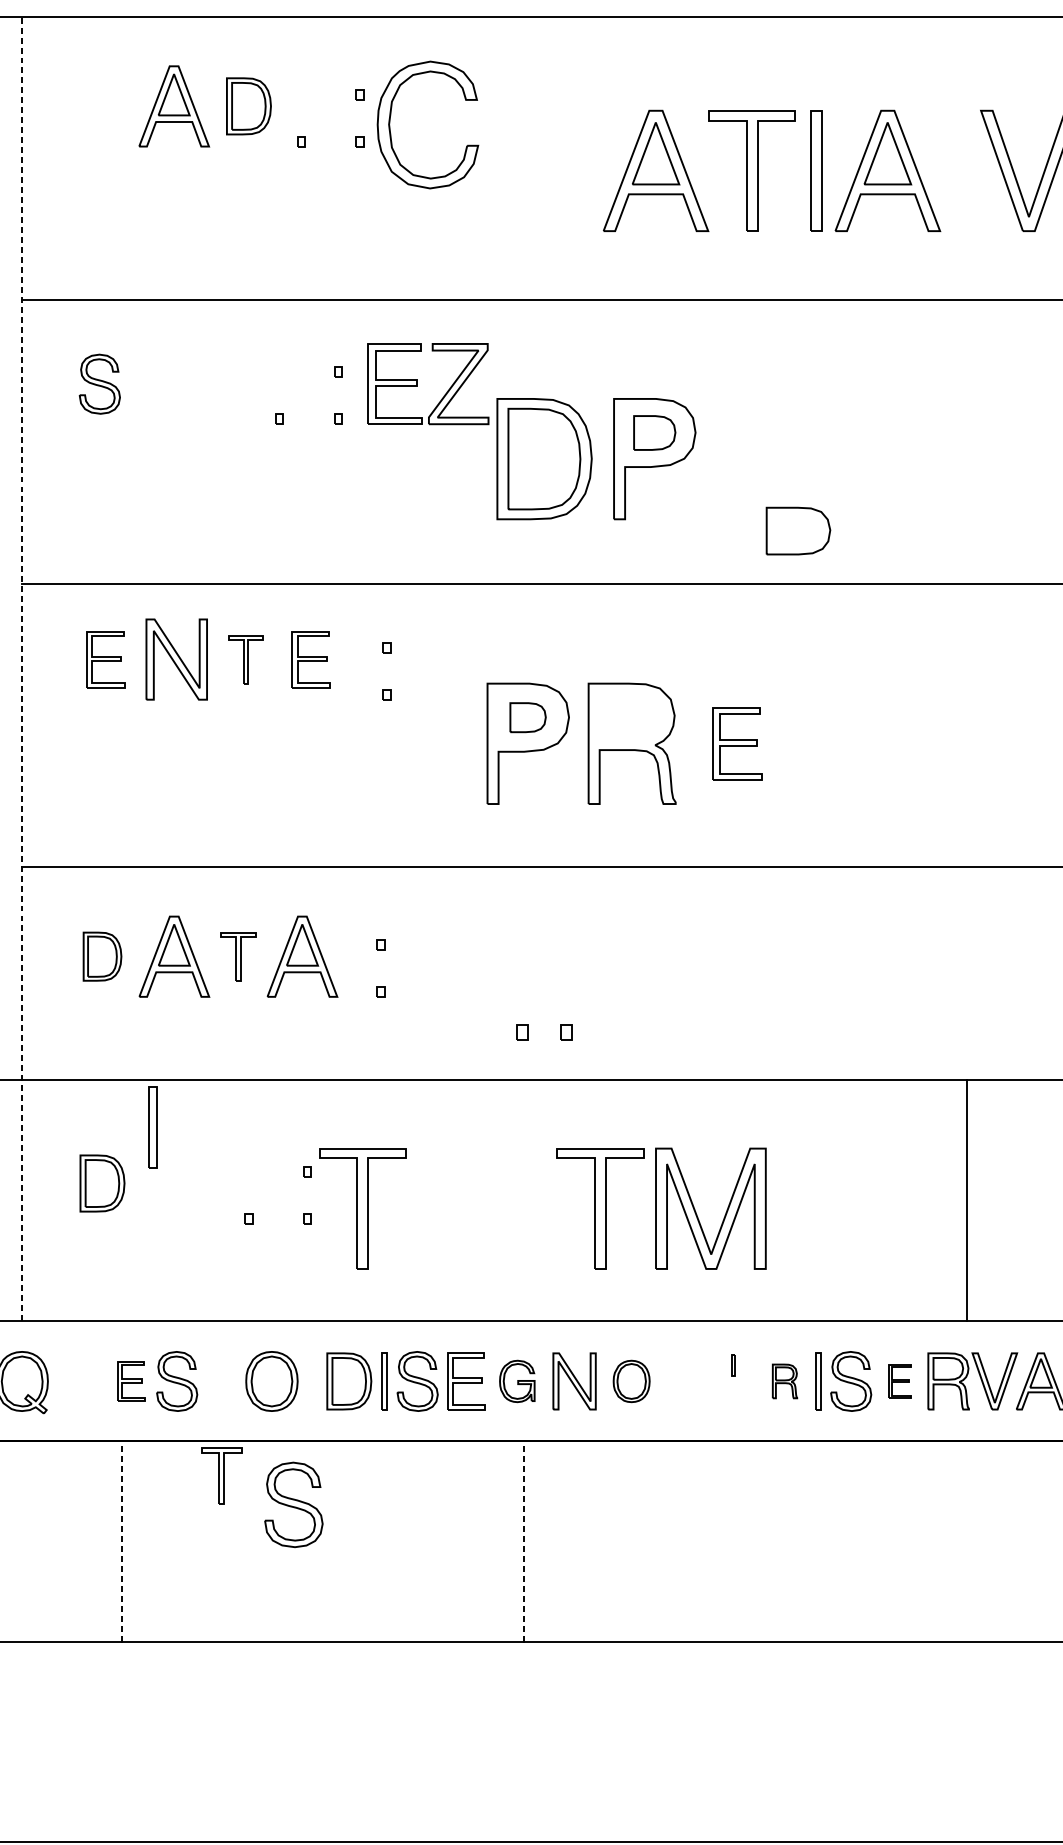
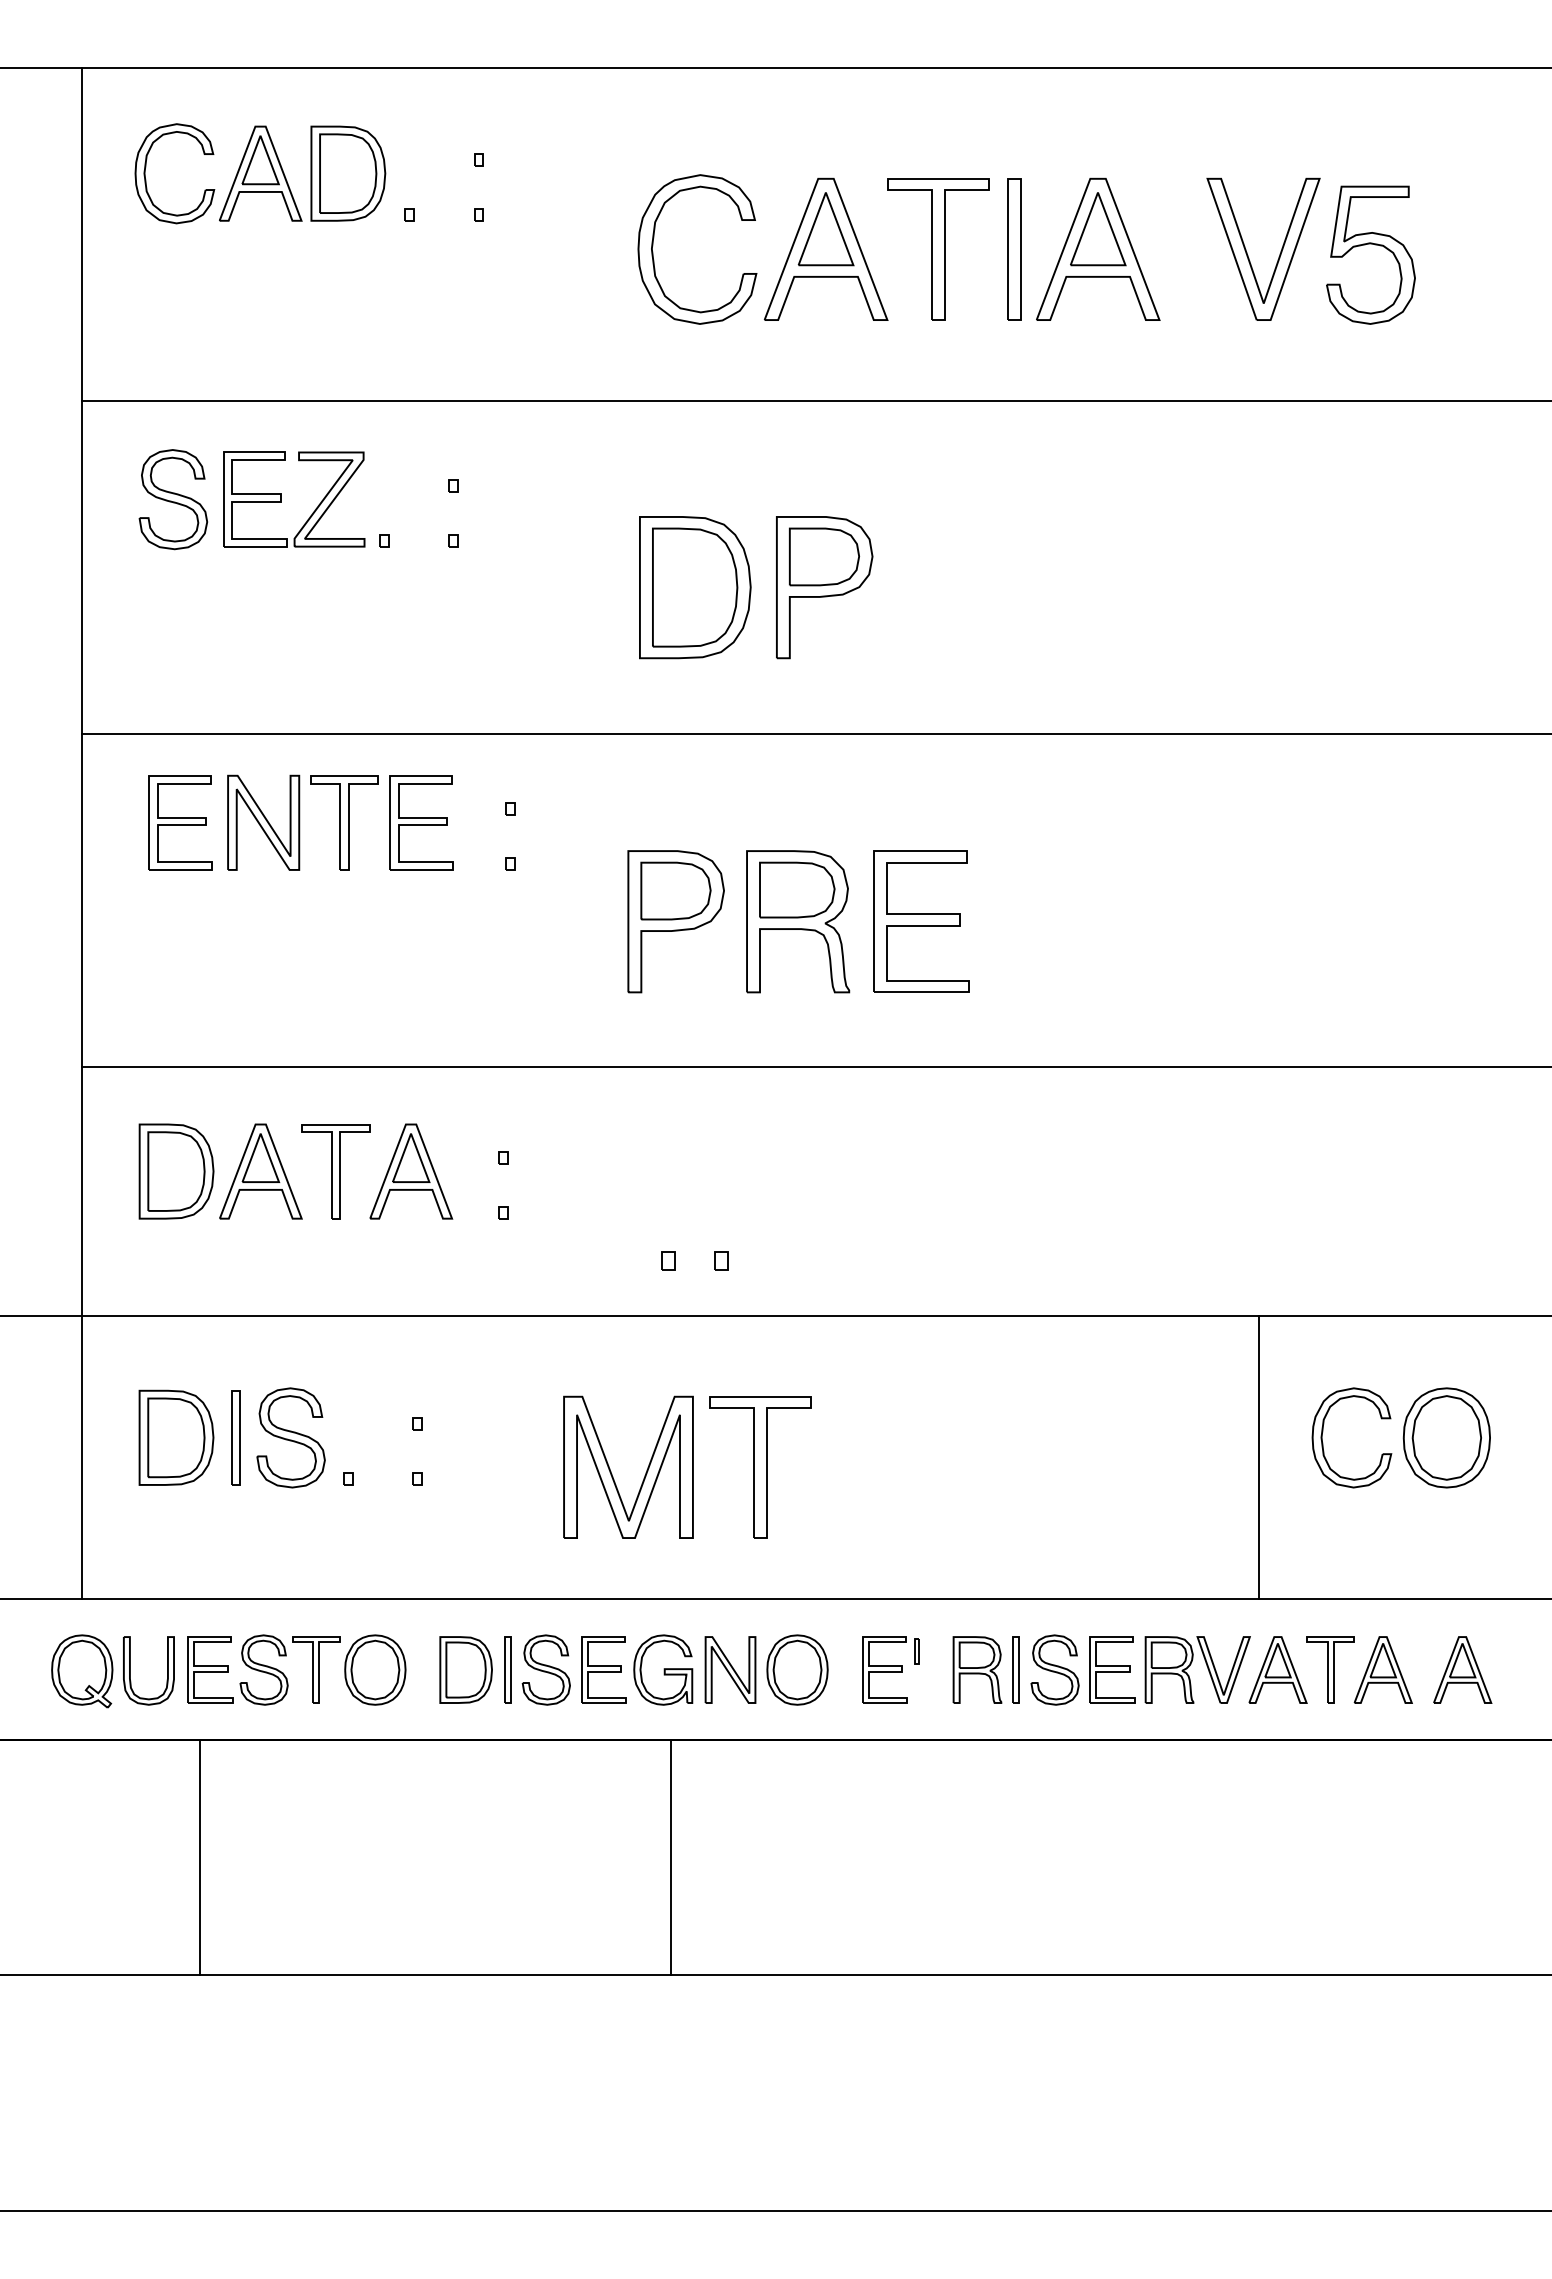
part: (76, 101) -> (146, 167), added
part: (249, 106) -> (348, 173), size x1.43
part: (390, 126) -> (653, 251), moved
part: (99, 384) -> (173, 499), size x1.43
part: (417, 384) -> (281, 499), moved
part: (654, 432) -> (824, 556), size x1.43
part: (798, 530) -> (797, 889), moved
part: (105, 659) -> (180, 822), size x1.43
part: (245, 659) -> (344, 822), size x1.67
part: (311, 659) -> (421, 822), size x1.43
line: (22, 667) -> (82, 832), dashed -> solid
part: (527, 717) -> (675, 890), size x1.67
part: (737, 743) -> (921, 921), size x1.67
part: (102, 956) -> (176, 1171), size x1.67
part: (237, 956) -> (335, 1171), size x1.67
part: (152, 1127) -> (235, 1437), moved
part: (102, 1183) -> (176, 1437), size x1.43
line: (967, 1200) -> (1259, 1457), moved
part: (362, 1208) -> (481, 1467), removed
part: (696, 1212) -> (611, 1471), moved
part: (131, 1380) -> (210, 1669), size x1.43
part: (517, 1380) -> (663, 1669), size x1.43
part: (631, 1380) -> (797, 1669), size x1.43
part: (705, 1380) -> (884, 1669), added
part: (785, 1380) -> (977, 1669), size x1.67
part: (900, 1380) -> (1112, 1669), size x1.67
part: (63, 1381) -> (130, 1670), added
part: (221, 1475) -> (316, 1669), moved
part: (293, 1504) -> (290, 1437), moved
line: (122, 1541) -> (199, 1857), dashed -> solid
line: (523, 1541) -> (670, 1857), dashed -> solid

